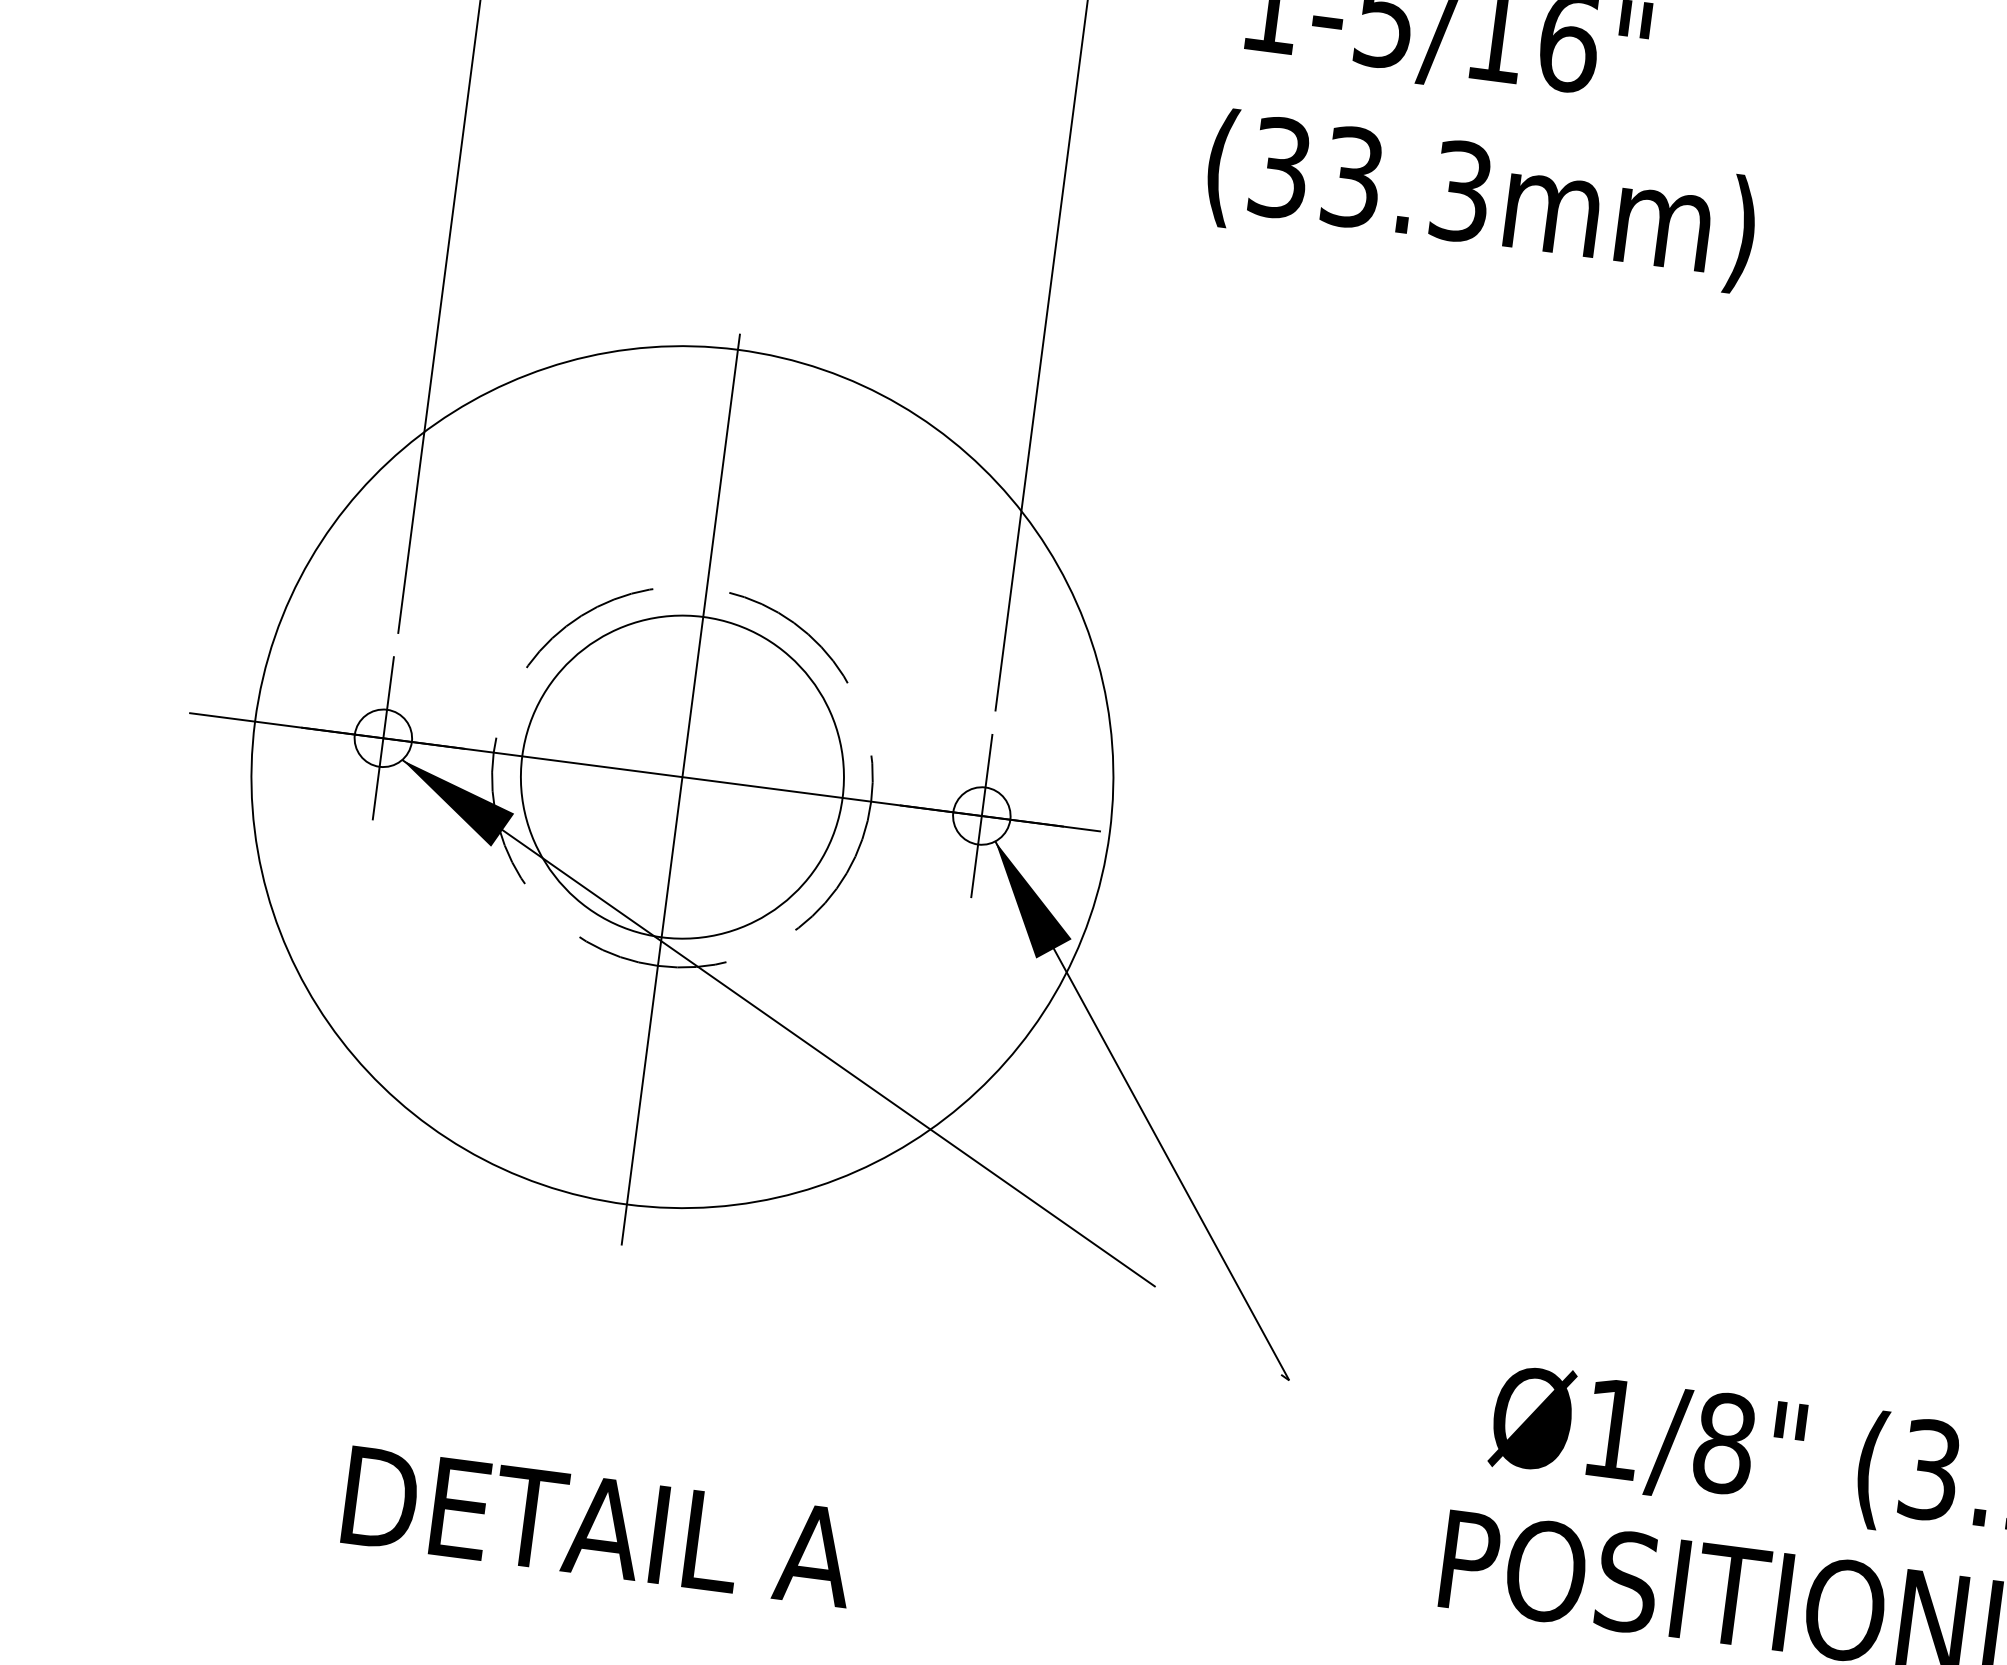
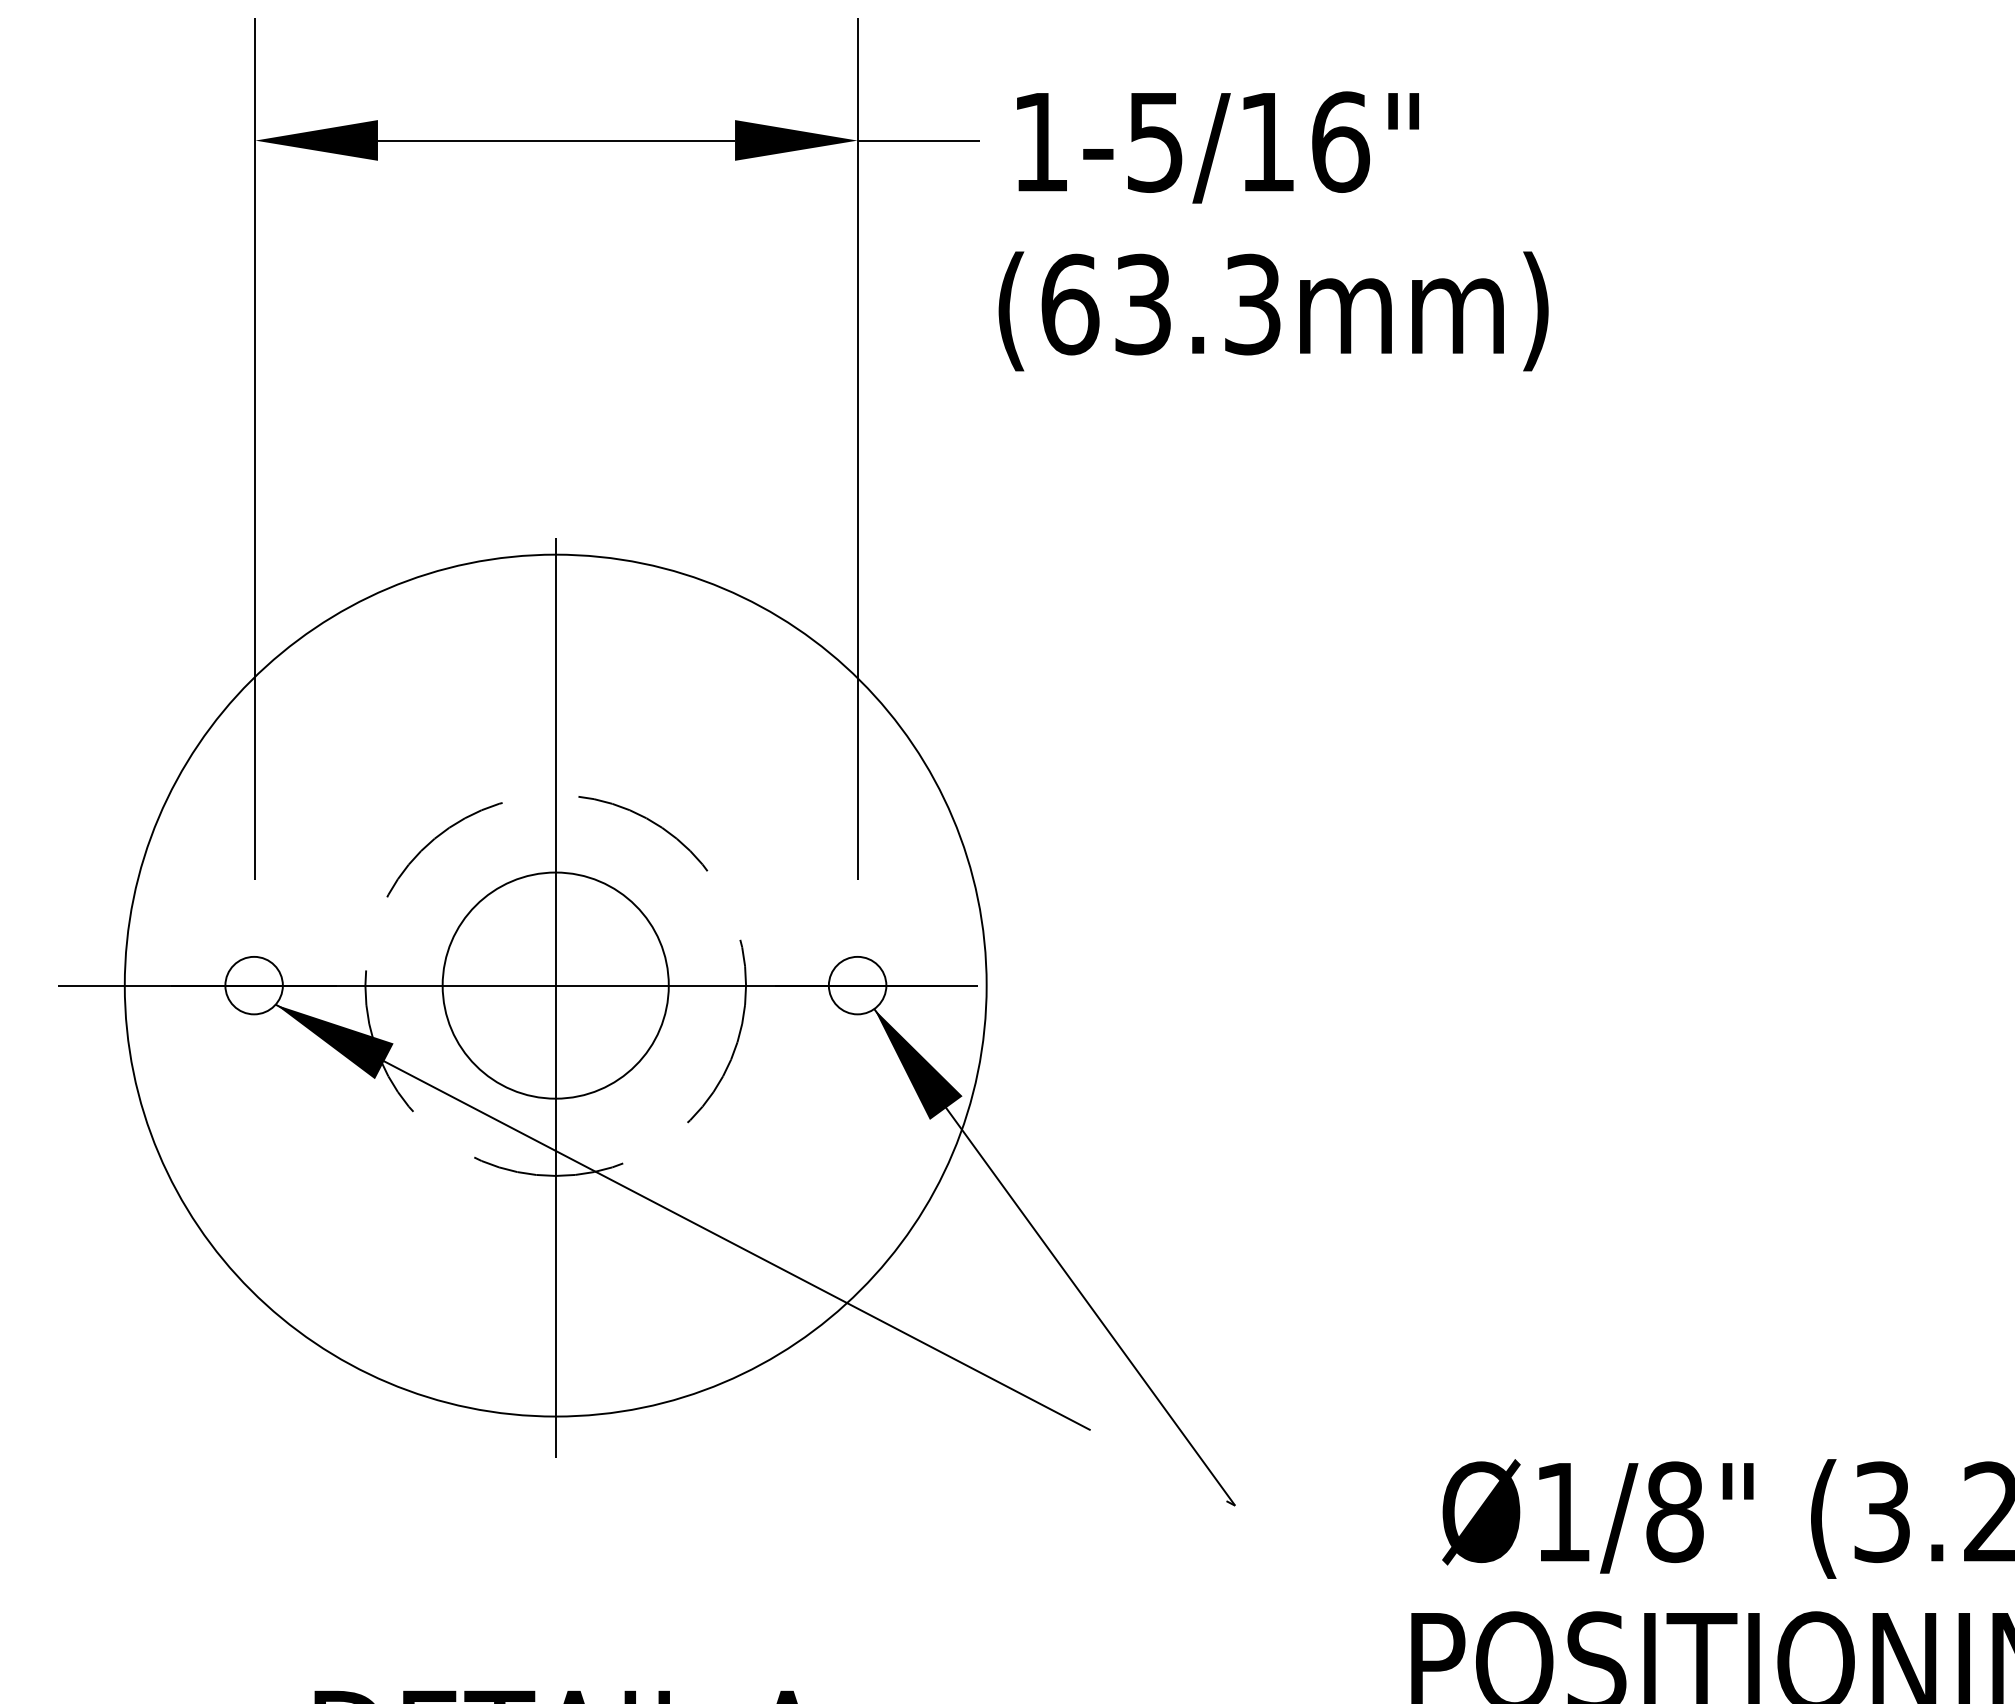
text: (1280, 168) -> (1070, 304), (33.3mm) -> (63.3mm)
line: (383, 738) -> (254, 985), removed
circle: (682, 776) -> (555, 985), size x0.7
line: (981, 815) -> (857, 985), removed

